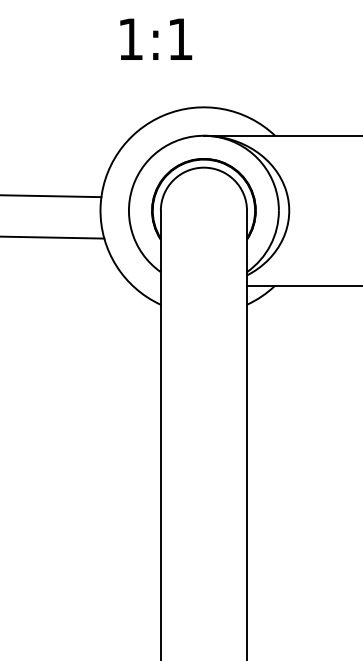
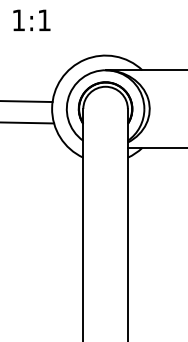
text: (155, 37) -> (31, 19), moved

